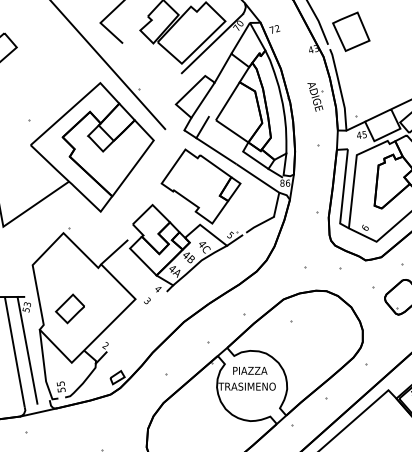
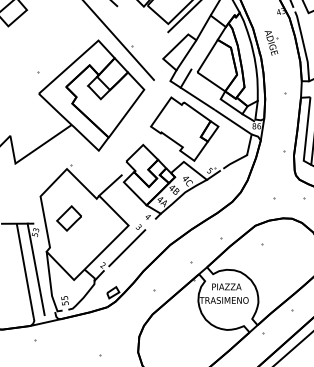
part: (315, 97) -> (271, 43), moved
part: (69, 308) -> (68, 218), moved
line: (133, 325) -> (126, 248), added

